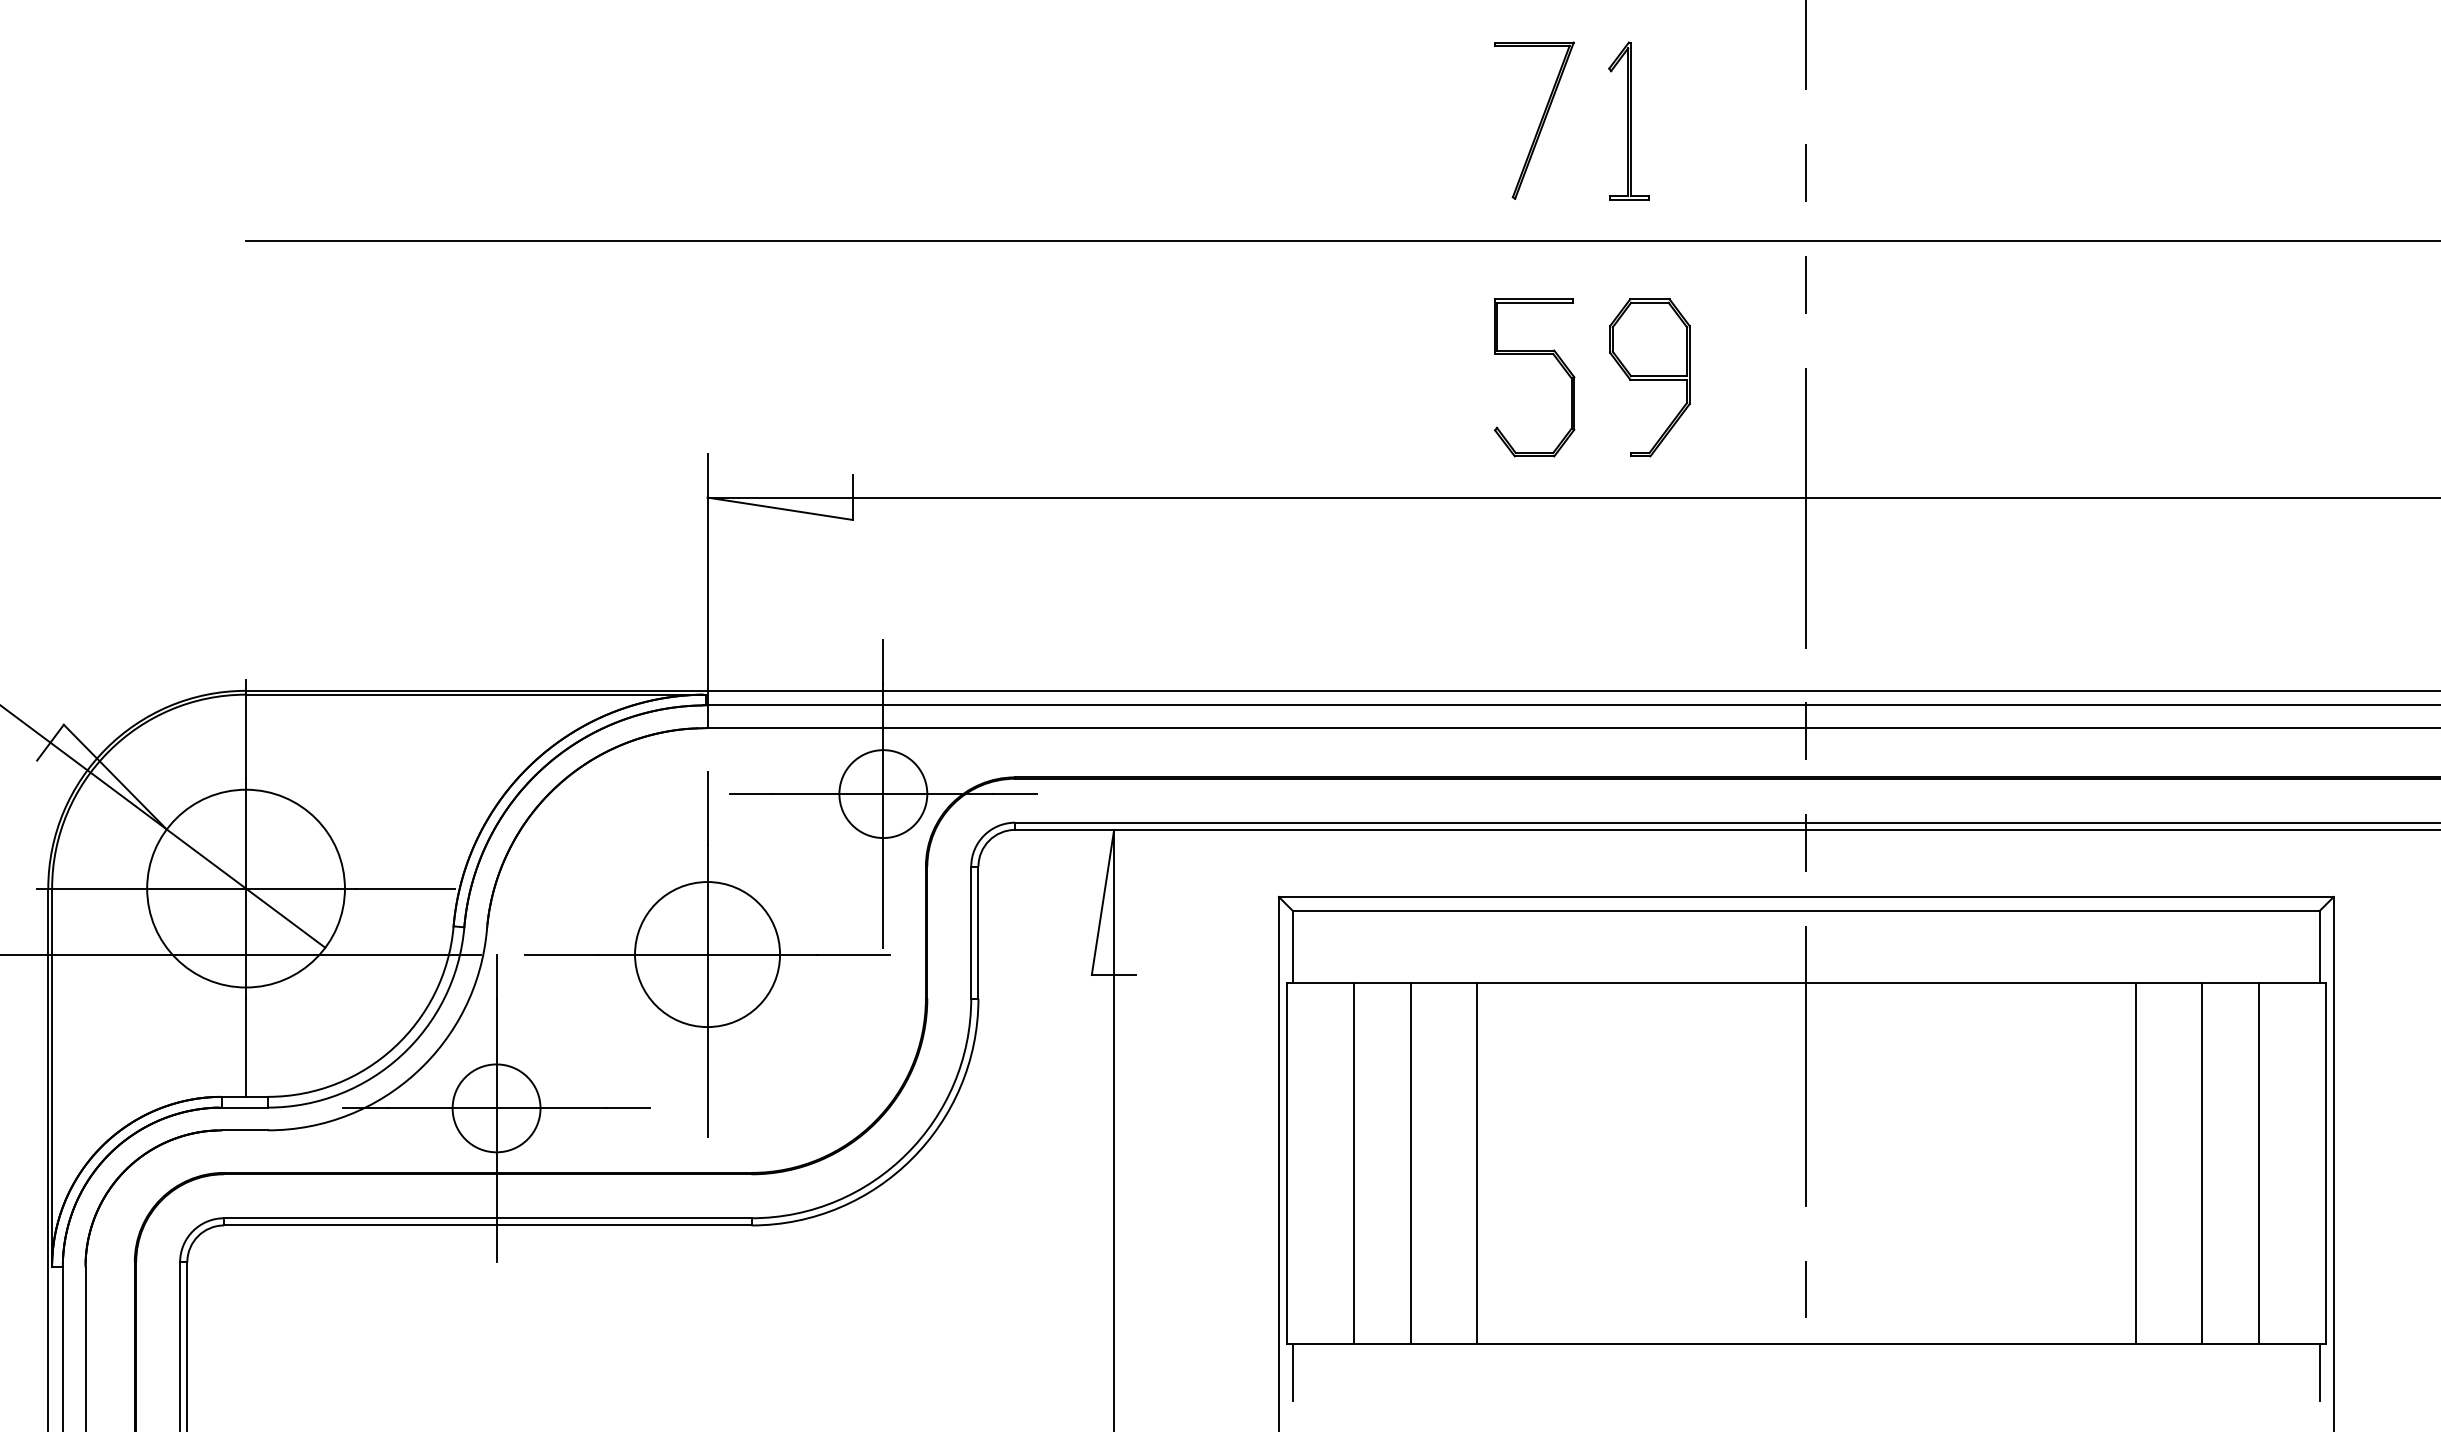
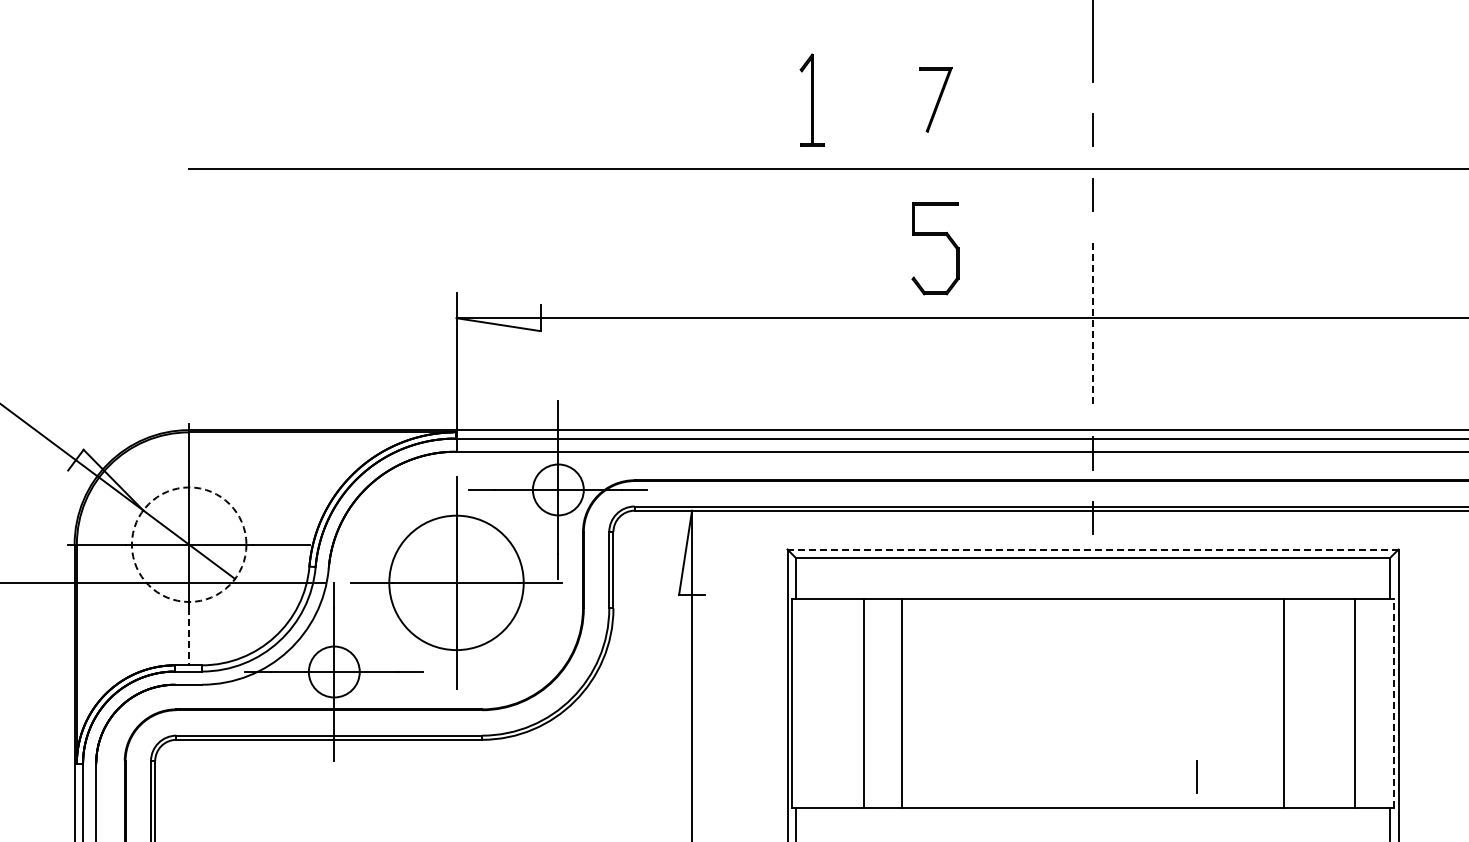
part: (1534, 120) -> (935, 99), size x0.7
part: (1627, 120) -> (811, 99), moved
part: (1650, 377) -> (1002, 248), removed
line: (1807, 508) -> (1093, 324), solid -> dashed
circle: (244, 888) -> (188, 544), solid -> dashed
line: (1807, 896) -> (1093, 549), solid -> dashed
circle: (707, 953) -> (456, 582), size x1.6
line: (246, 1048) -> (189, 637), solid -> dashed
line: (1807, 1066) -> (1093, 647), removed
line: (1353, 1162) -> (830, 703), removed
line: (2202, 1162) -> (1322, 703), removed
line: (2326, 1162) -> (1394, 703), solid -> dashed
line: (1805, 1288) -> (1196, 776), moved

